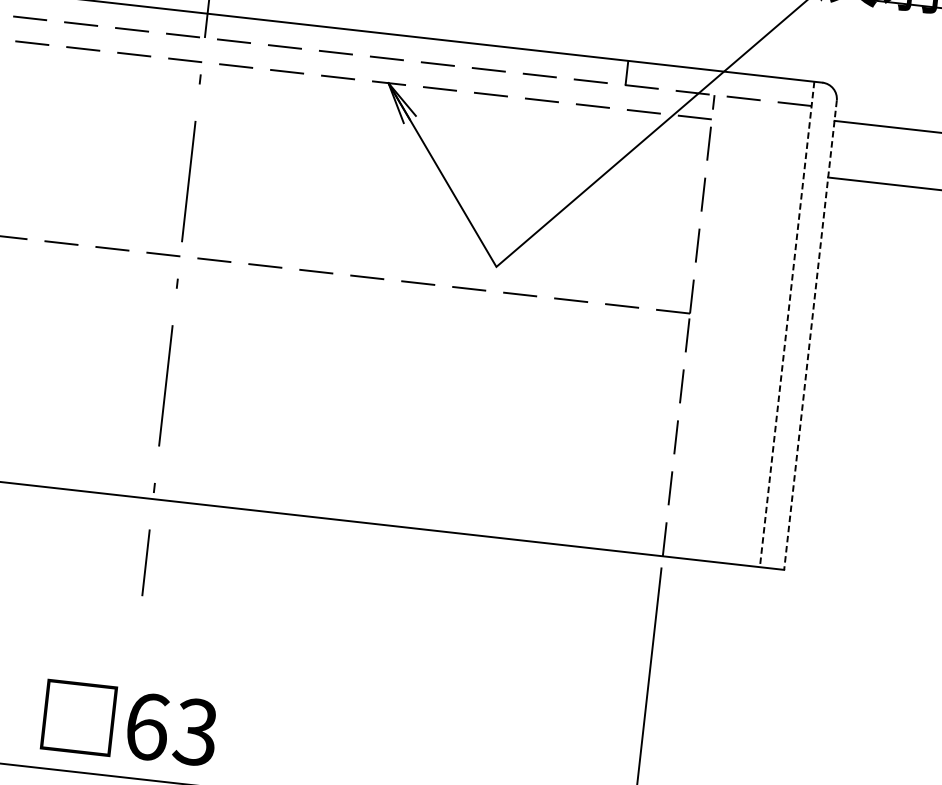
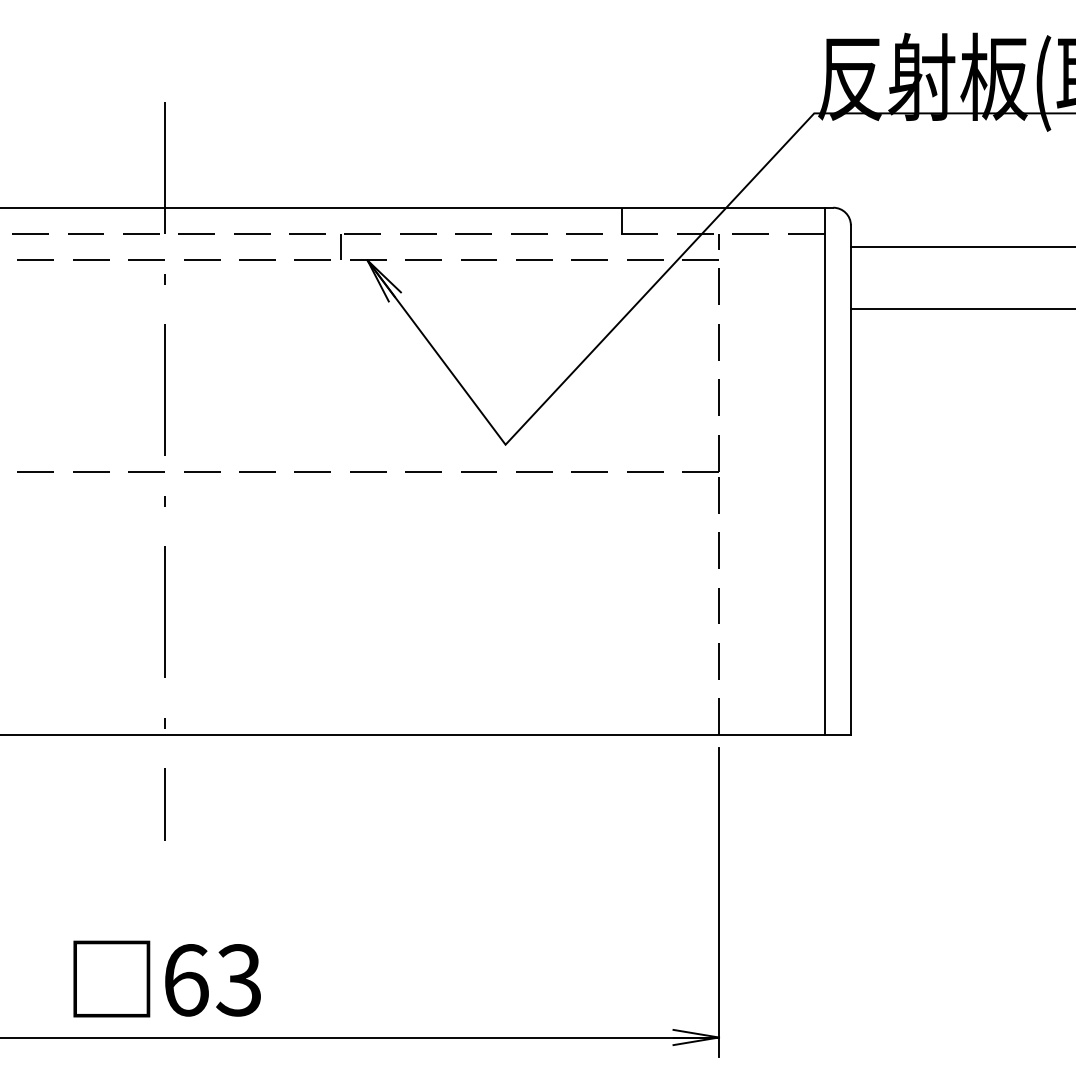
line: (364, 68) -> (340, 247), added
line: (787, 324) -> (824, 471), dashed -> solid
line: (810, 335) -> (850, 480), dashed -> solid

